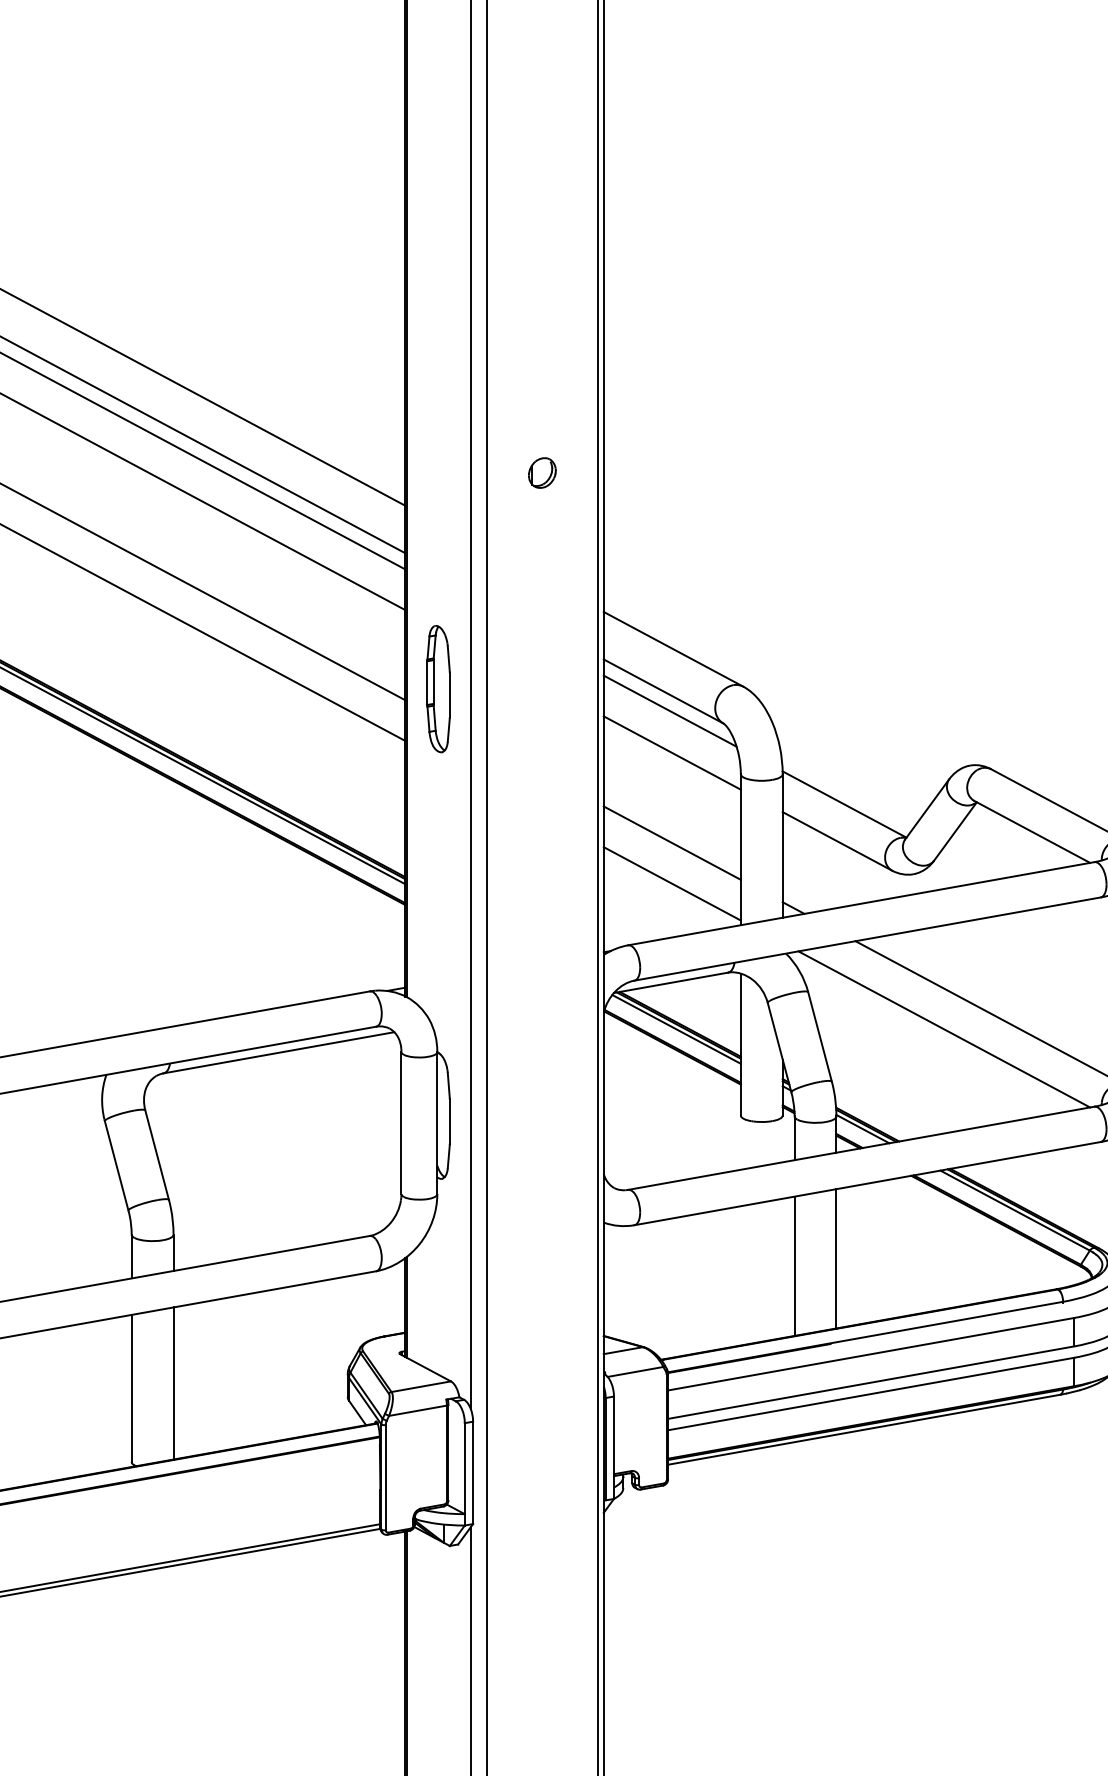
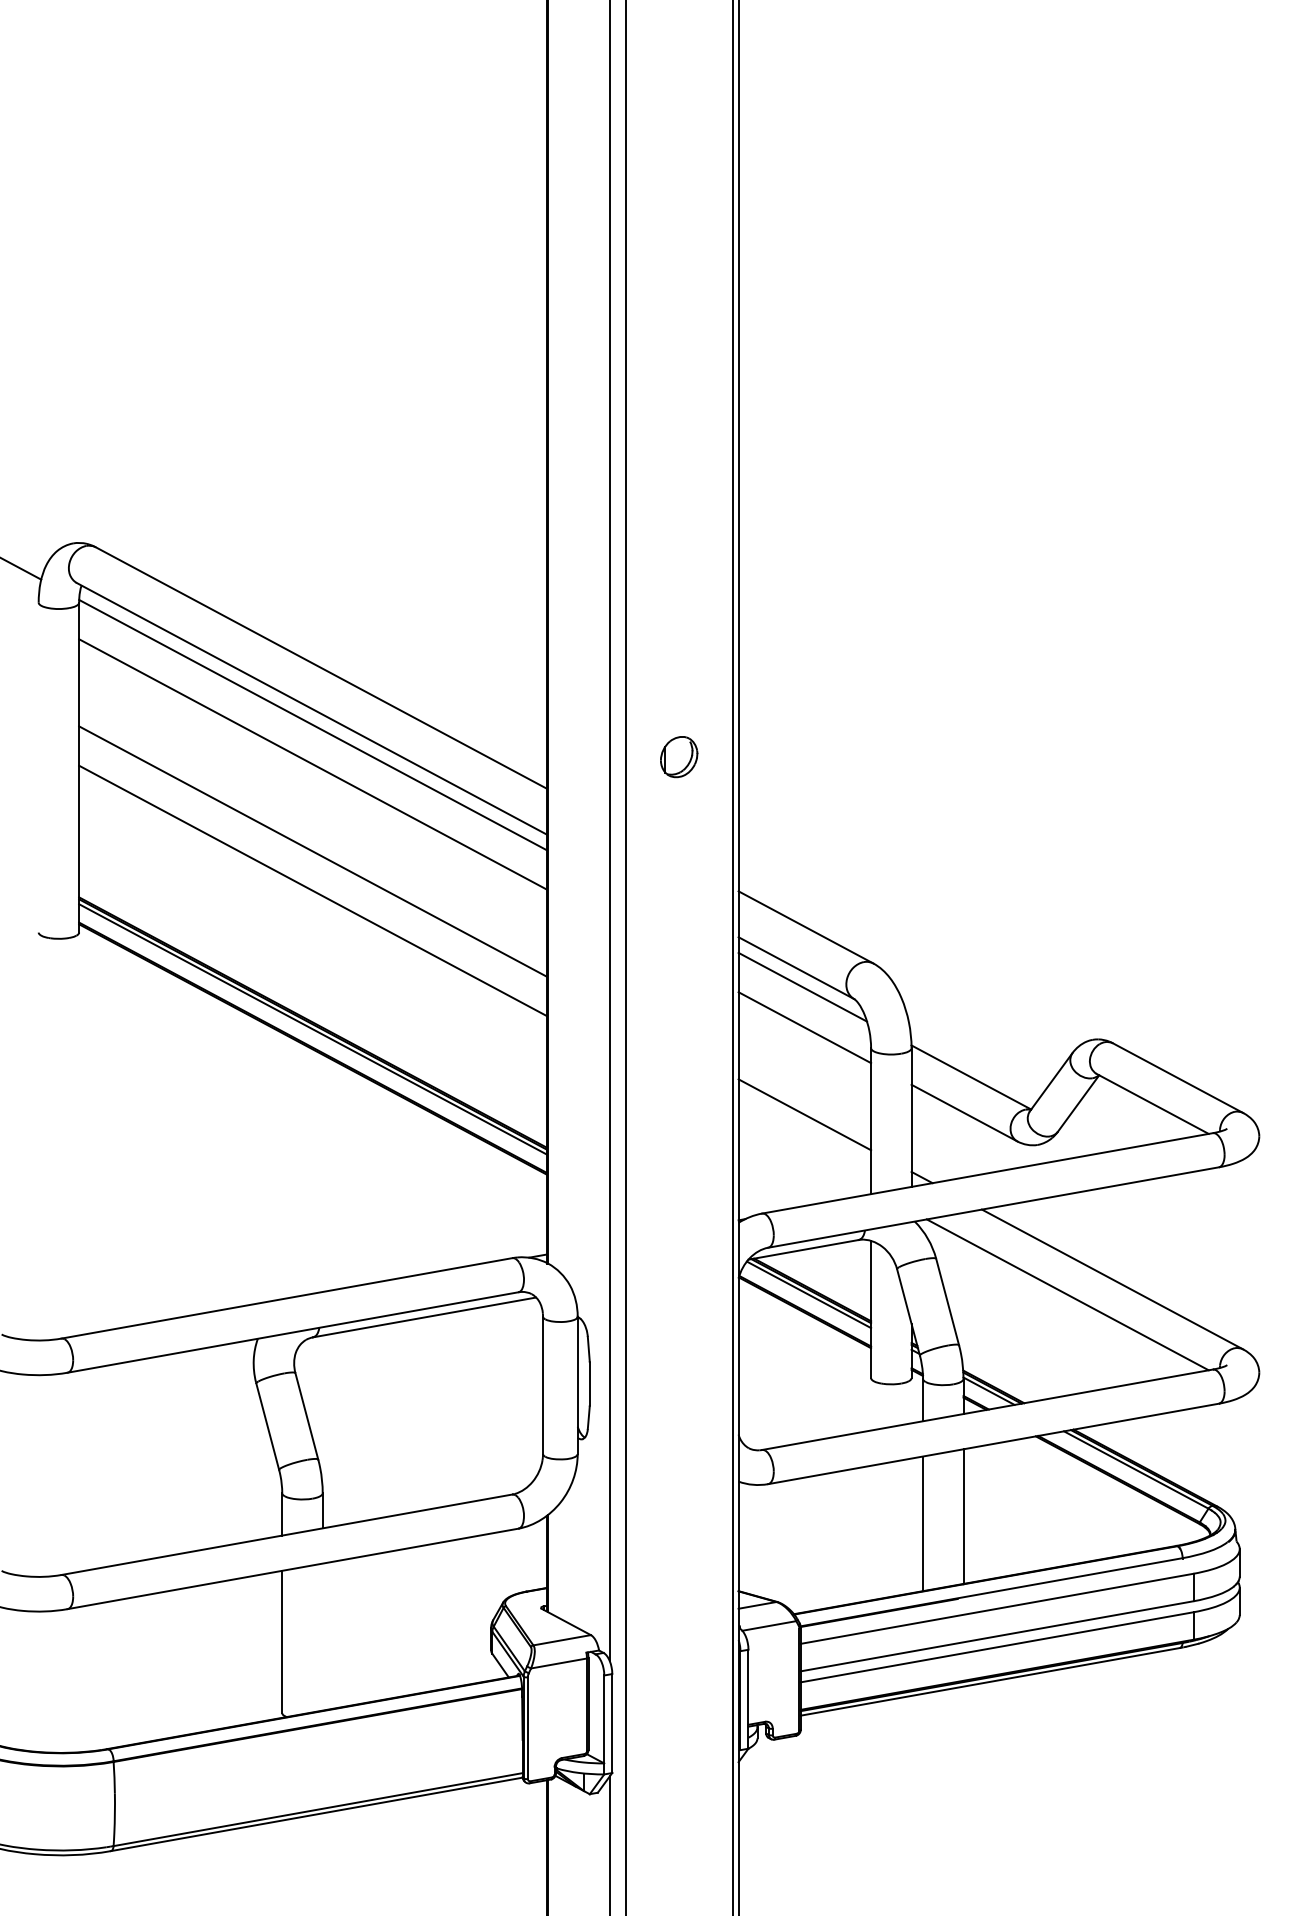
part: (542, 472) -> (679, 756), size x1.4
part: (438, 688) -> (578, 965), removed
line: (671, 883) -> (804, 1153), removed
line: (173, 1382) -> (322, 1636), removed

